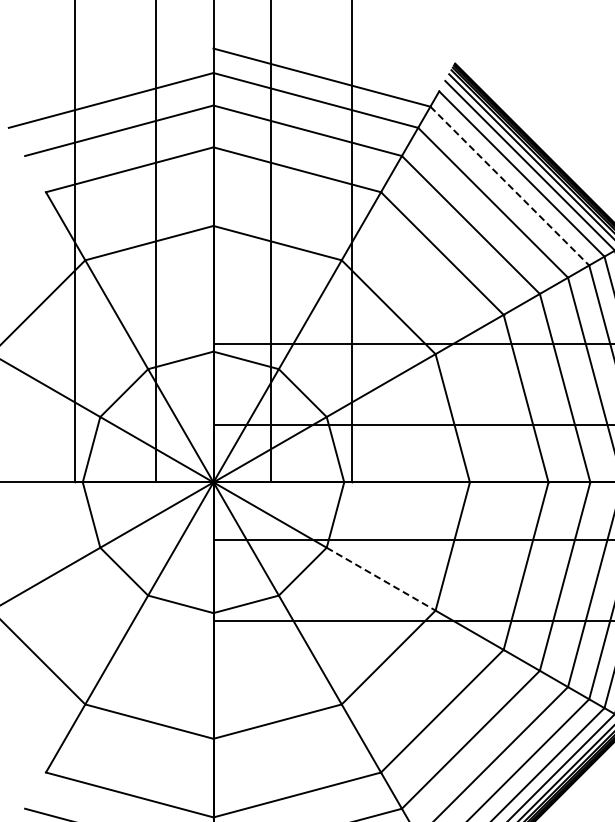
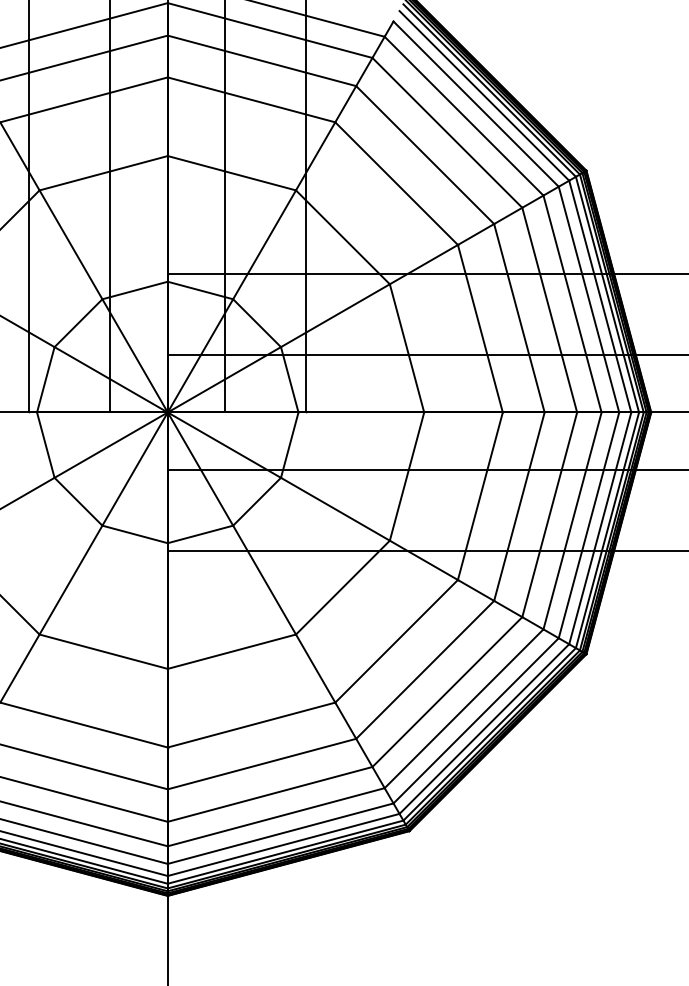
line: (510, 186) -> (464, 116), dashed -> solid
line: (381, 579) -> (335, 509), dashed -> solid

